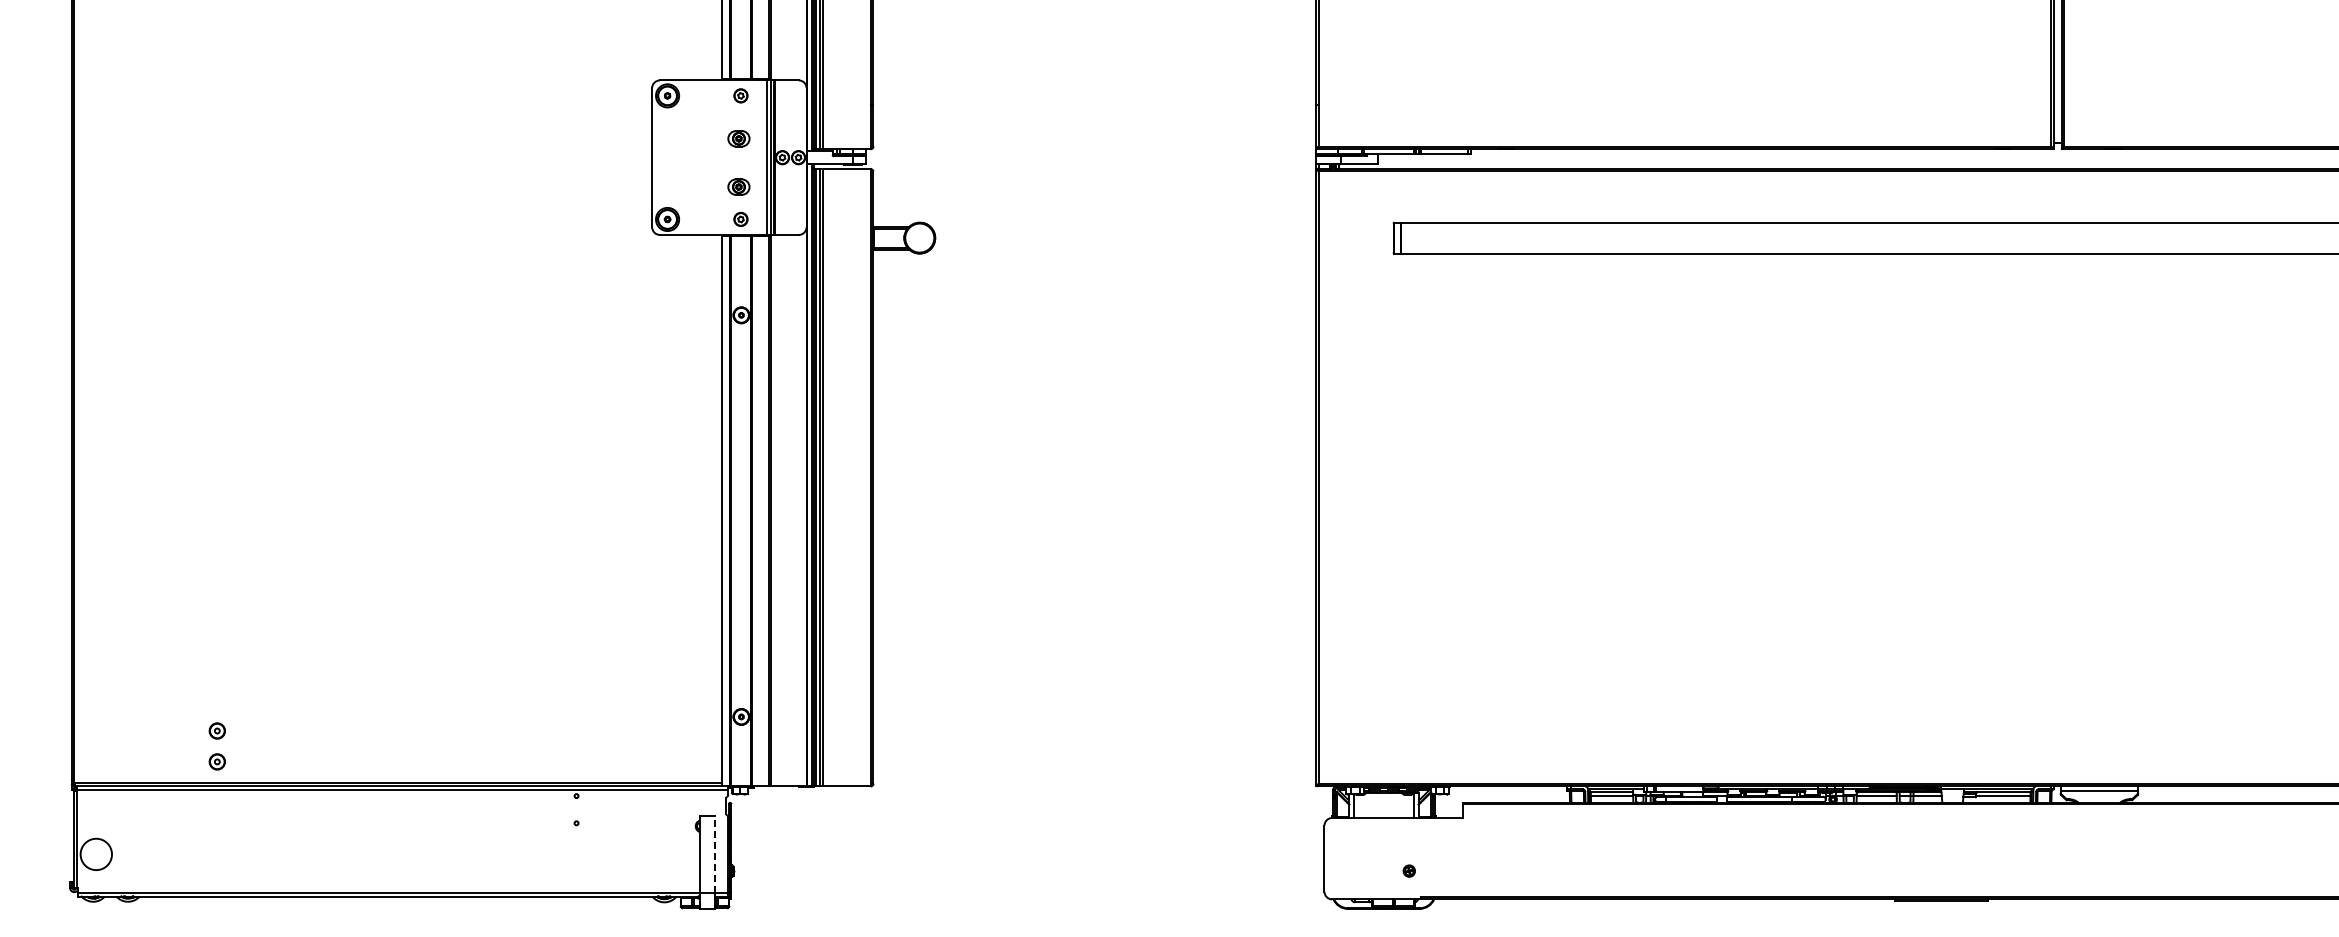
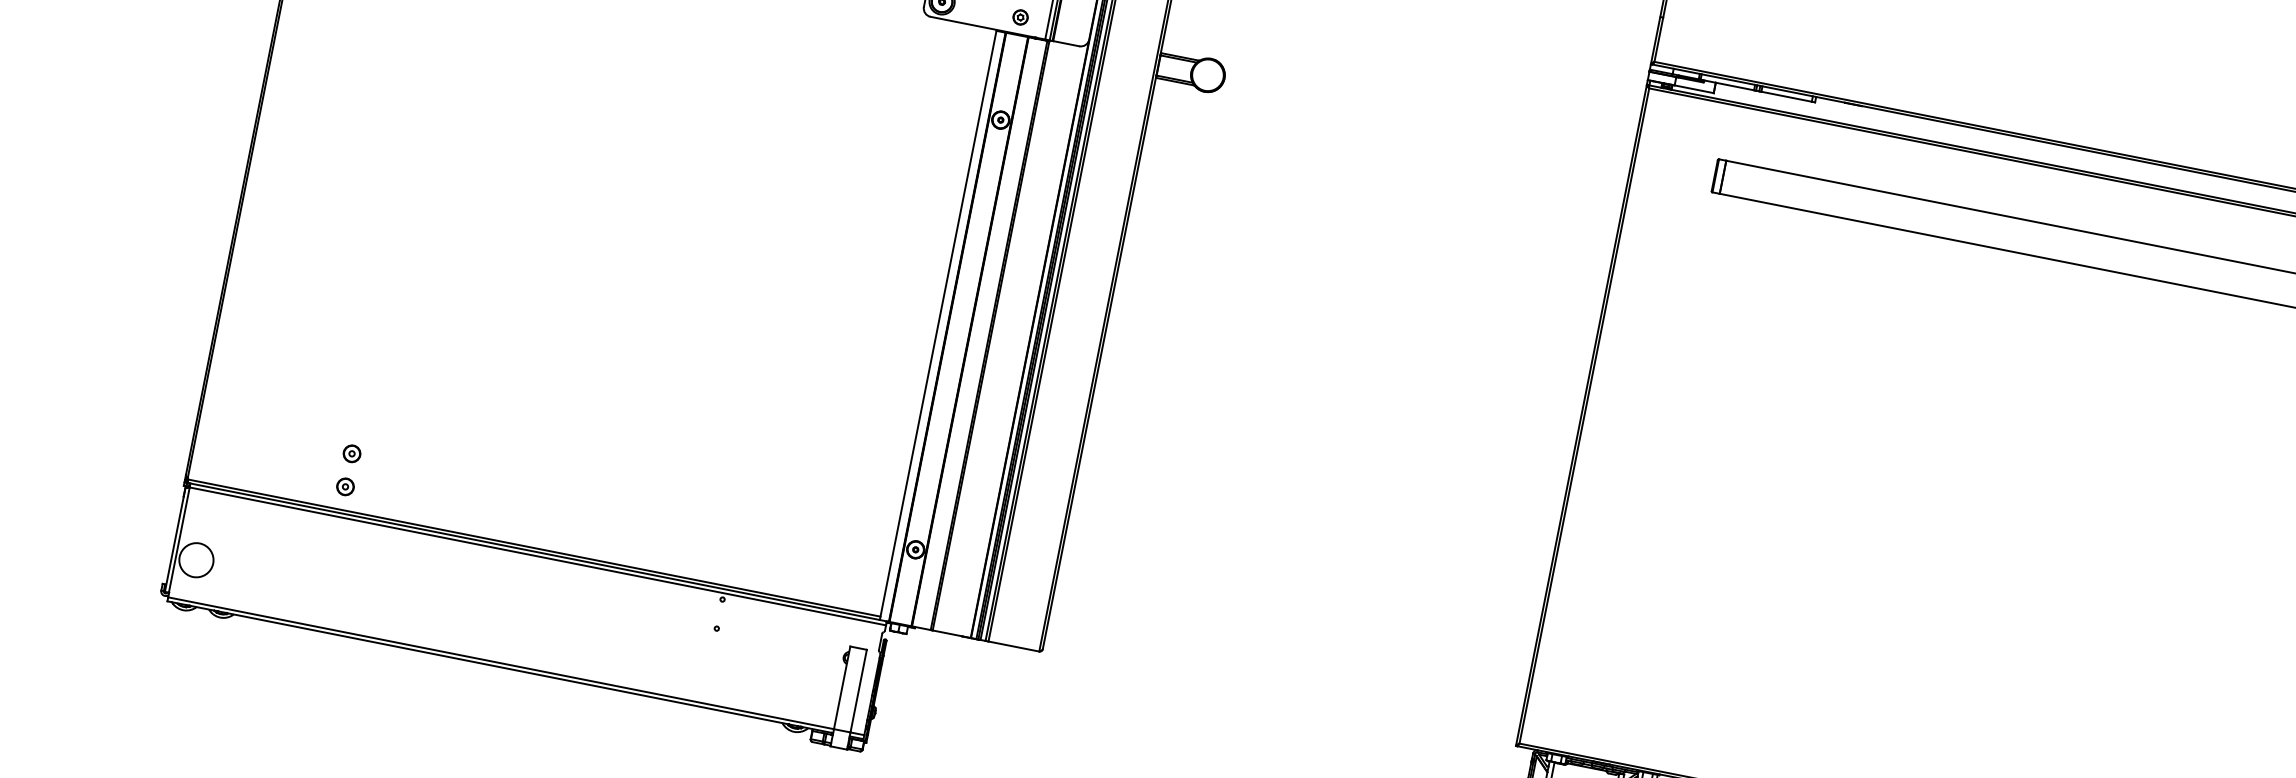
line: (715, 854) -> (858, 691), dashed -> solid

